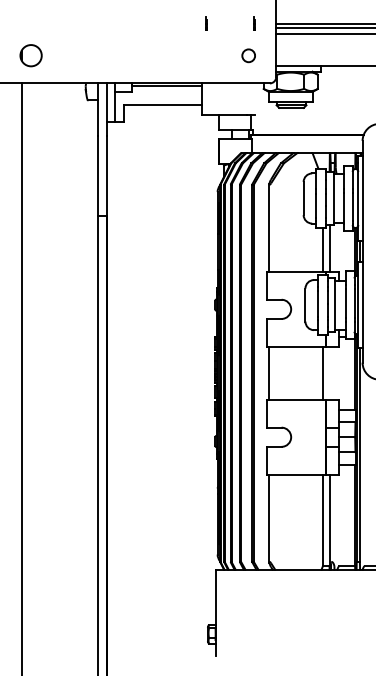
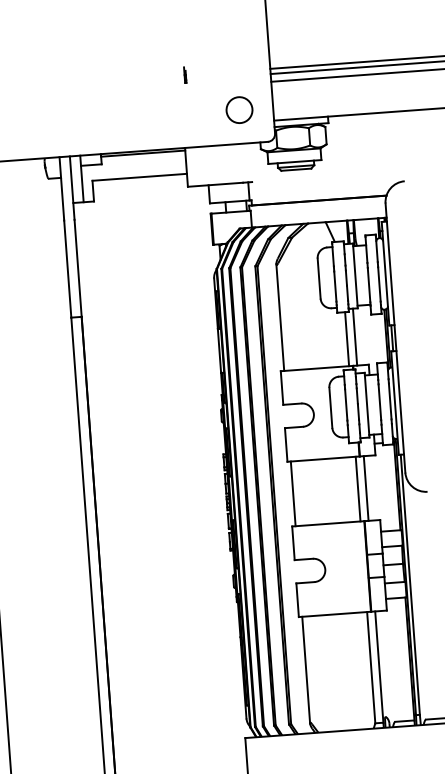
line: (254, 23) -> (243, 70), removed
circle: (248, 55) -> (239, 109), size x1.67
line: (329, 372) -> (366, 487), added

